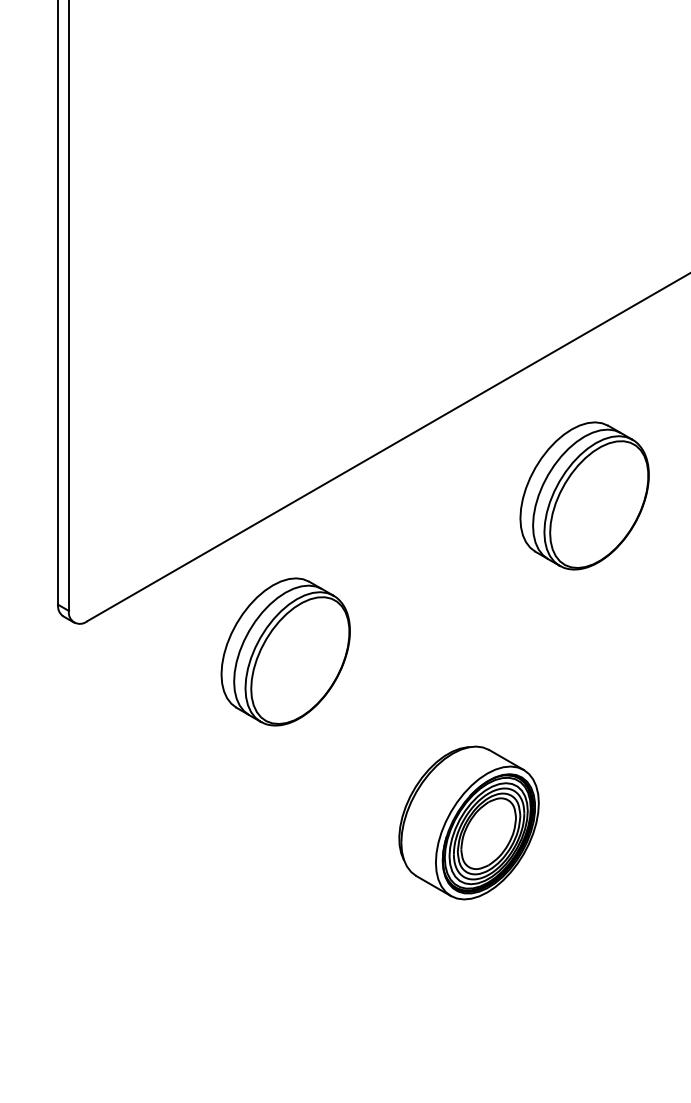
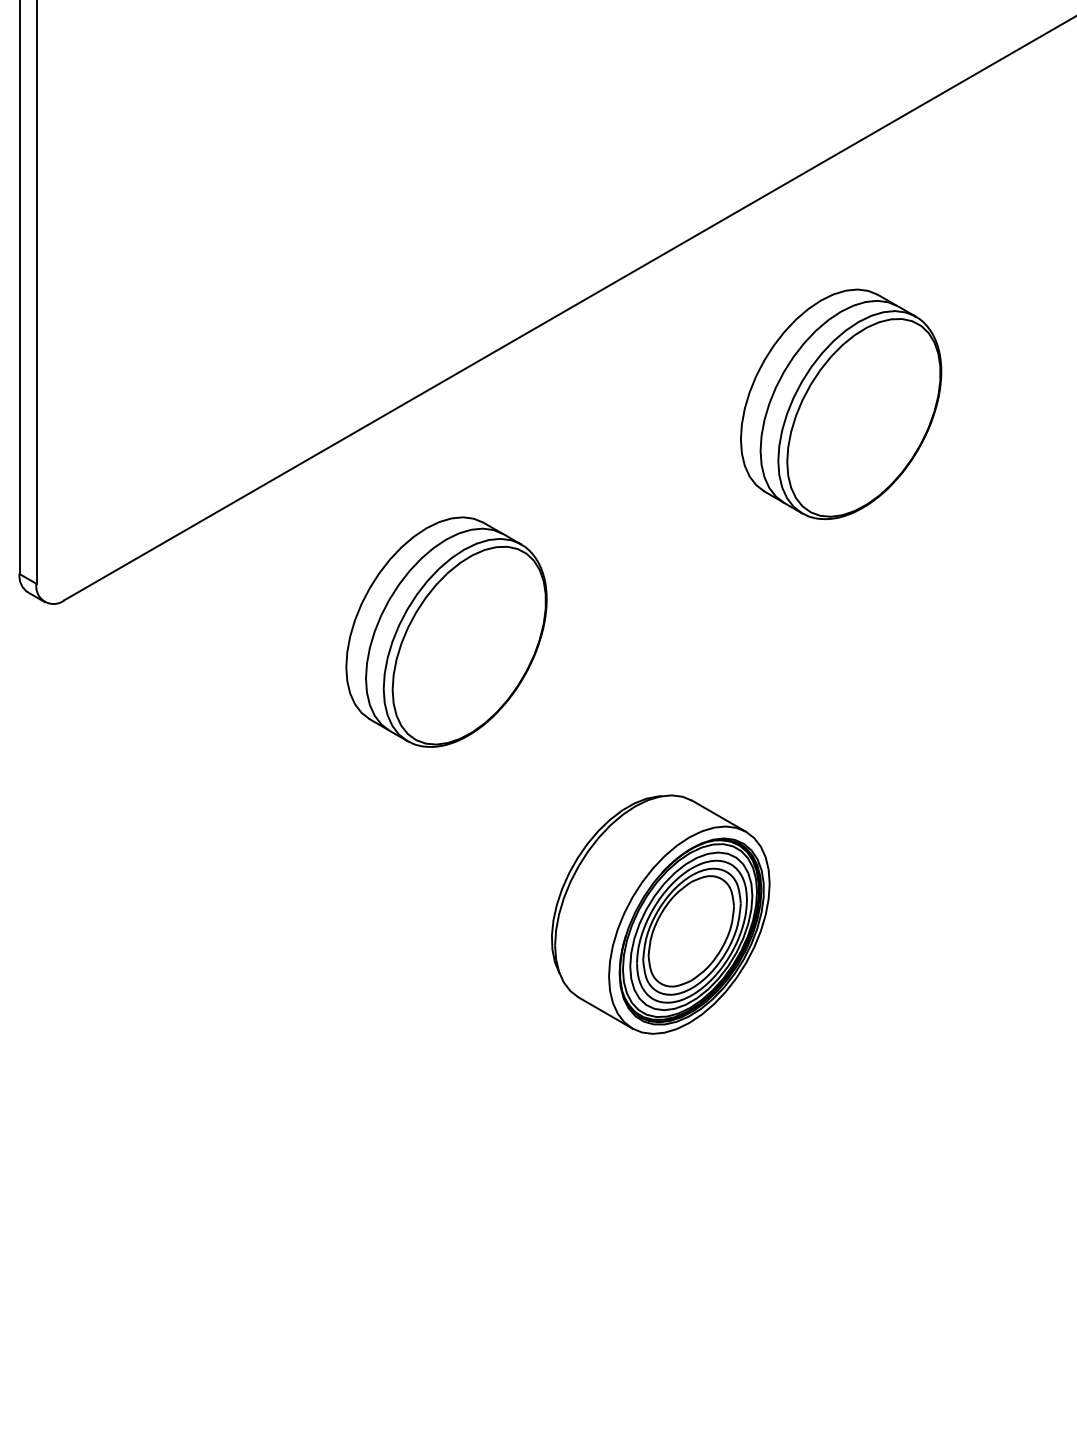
part: (285, 651) -> (446, 631), moved

